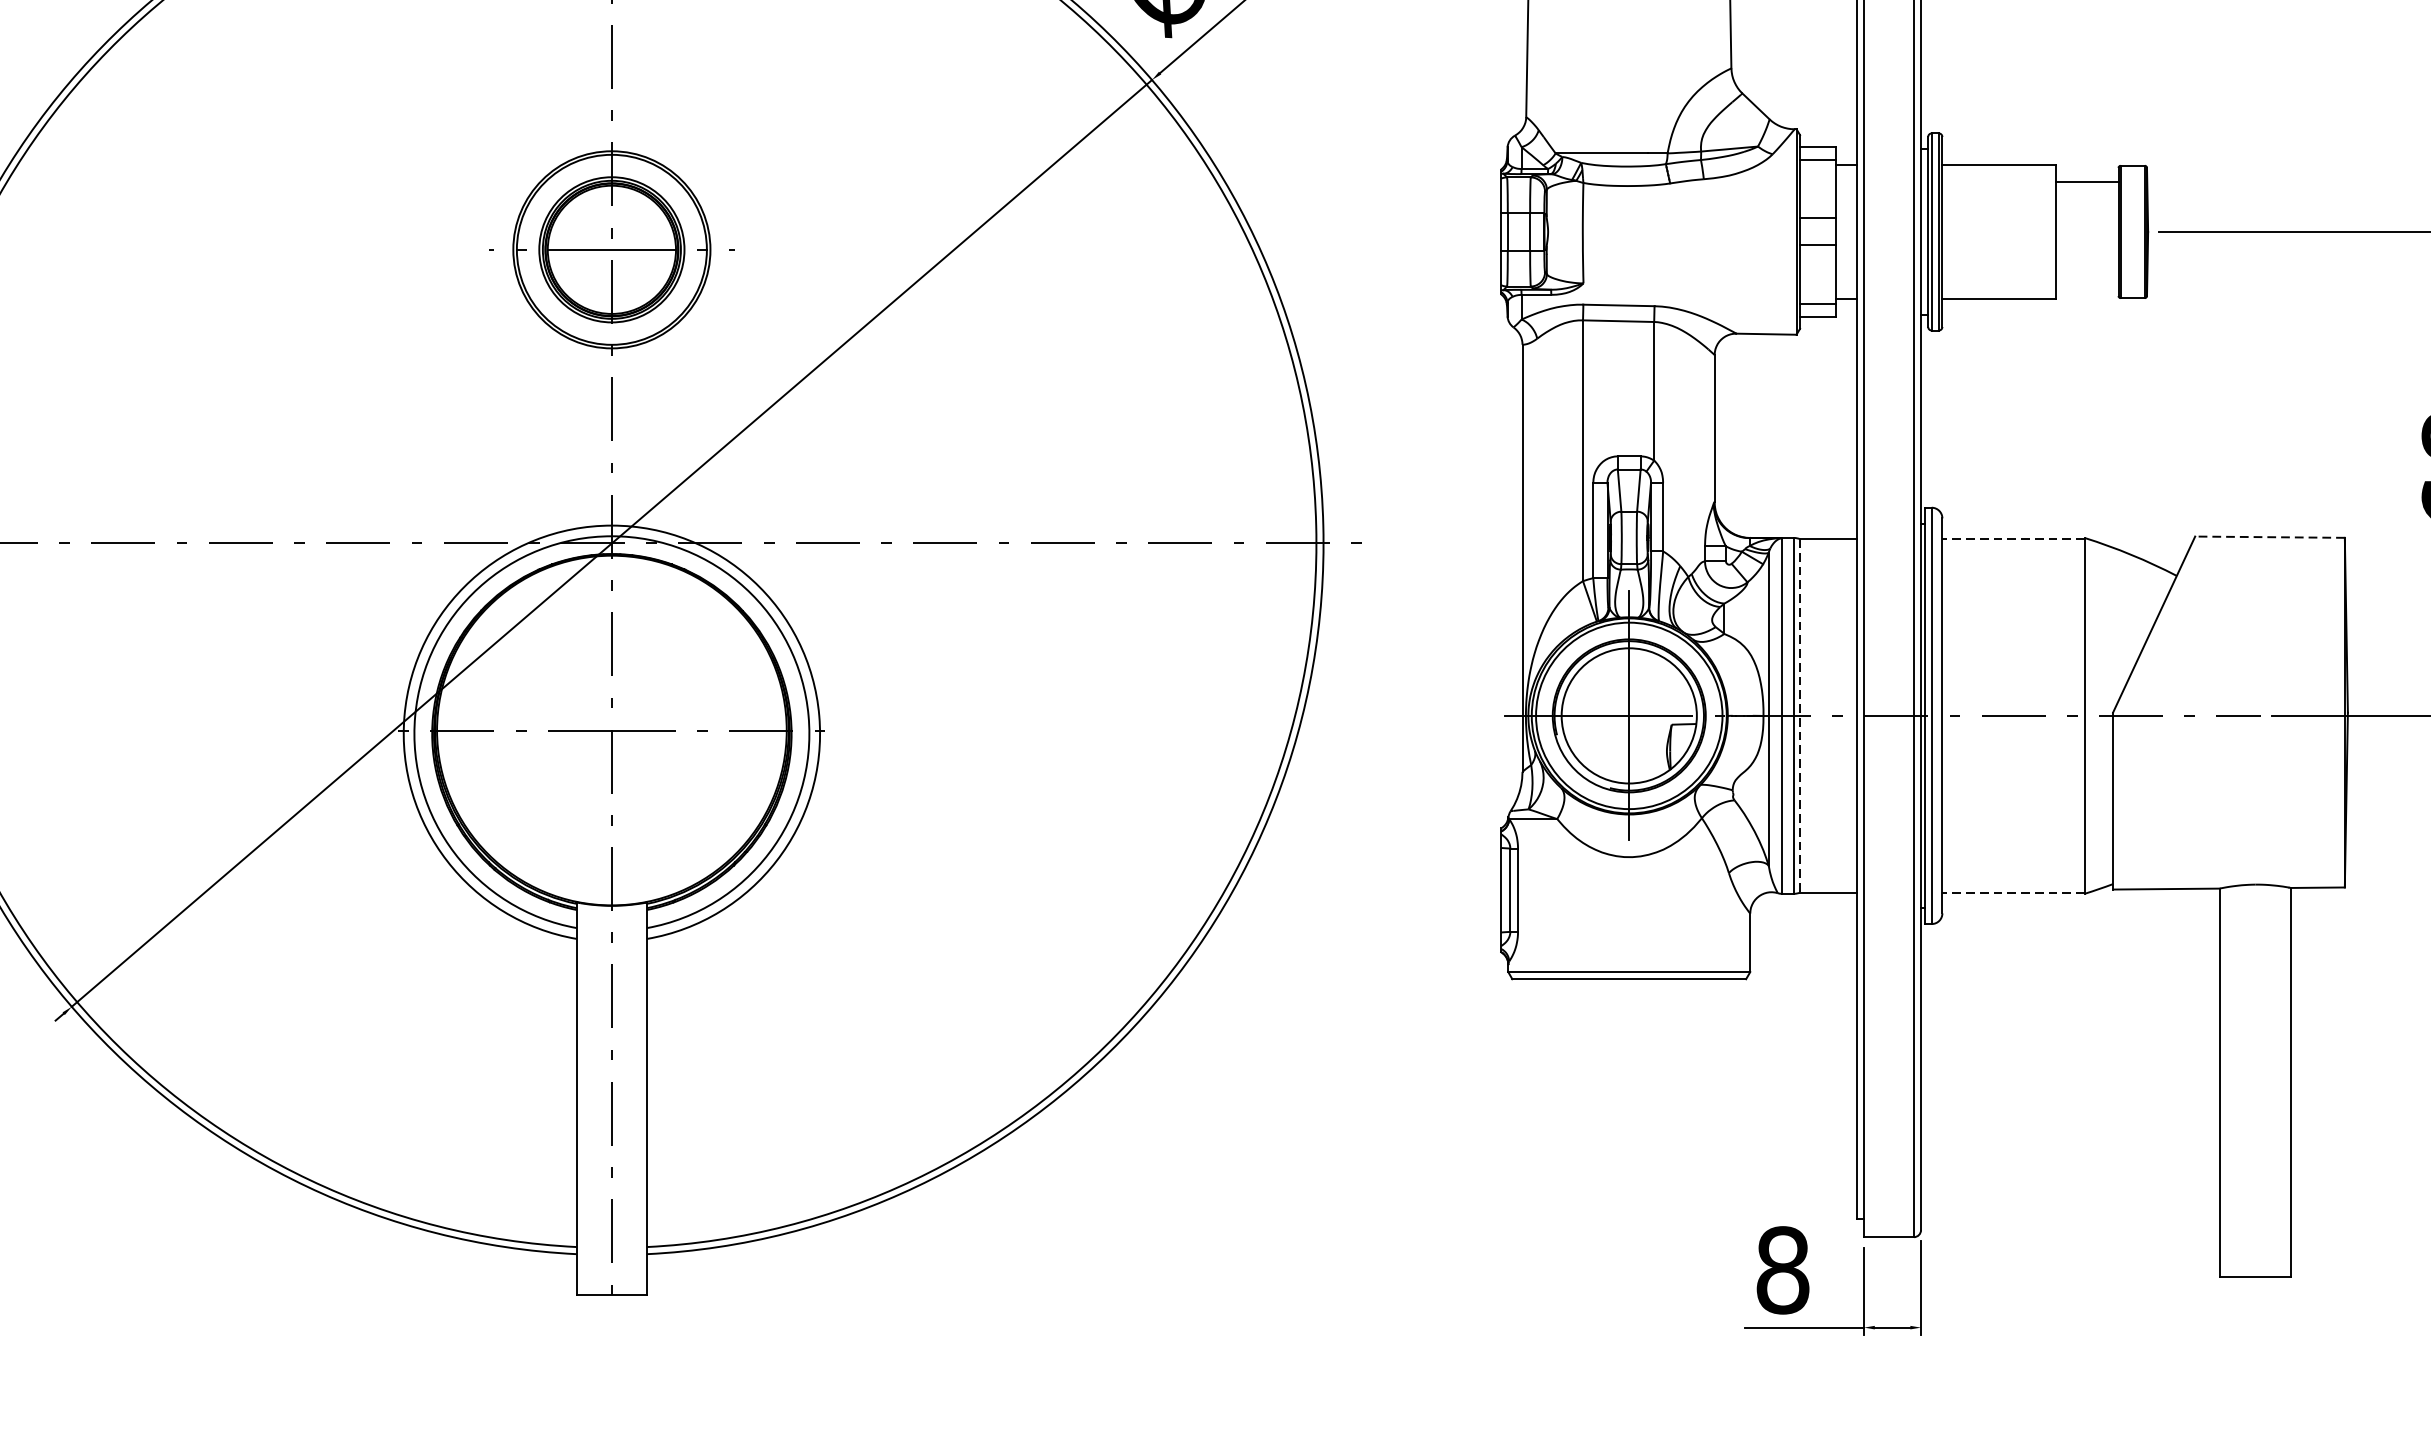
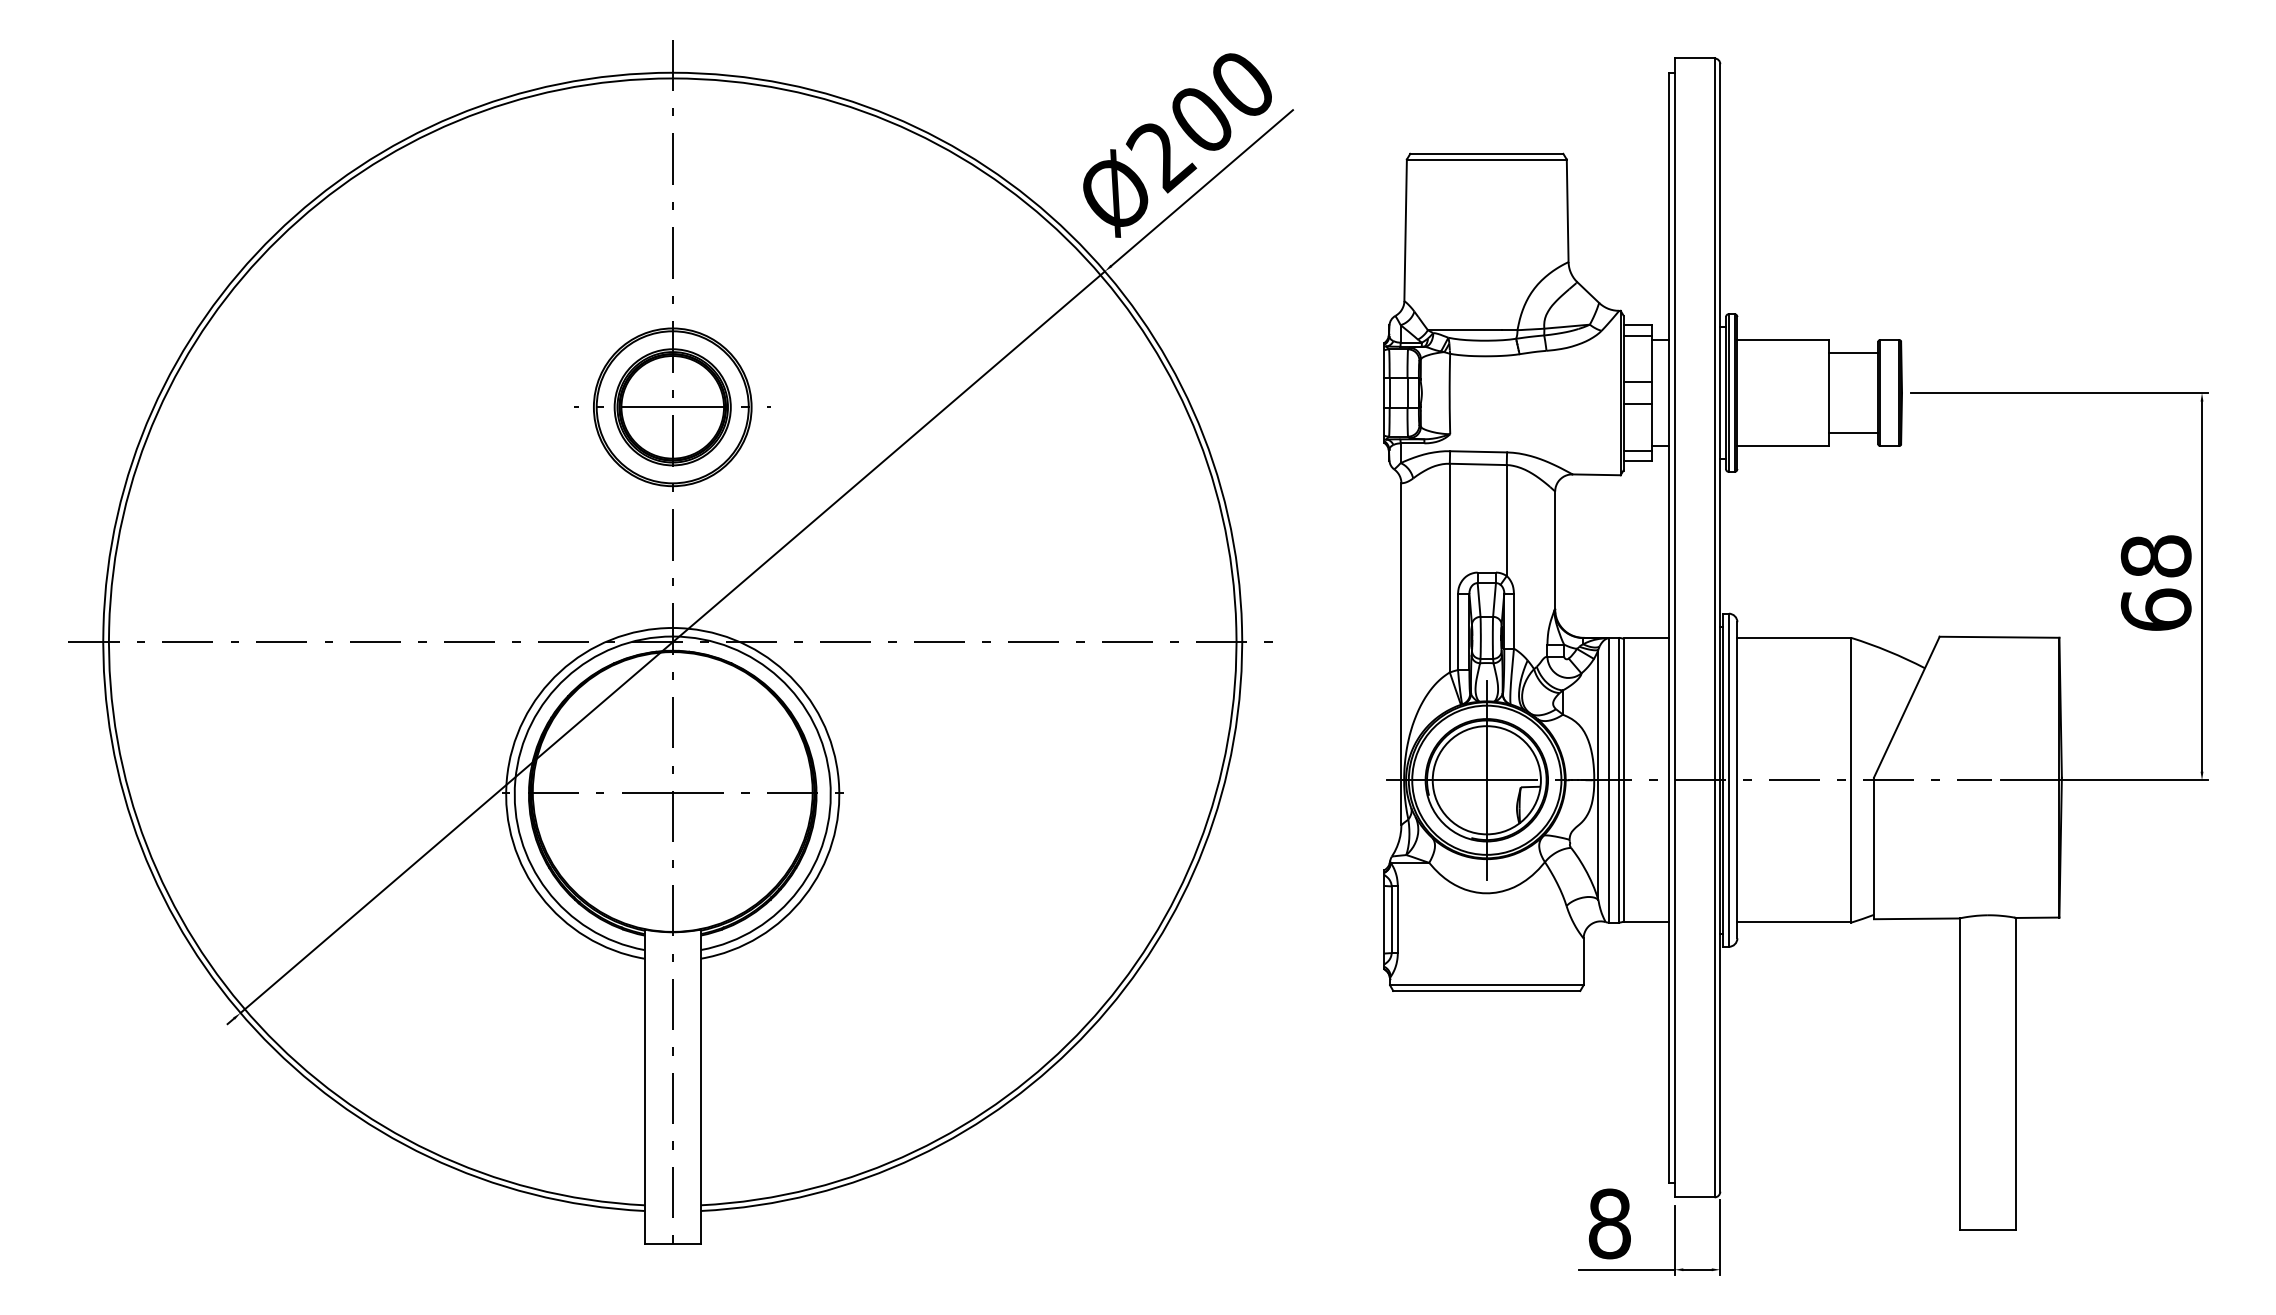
line: (2087, 281) -> (1853, 432), added
line: (2269, 537) -> (1999, 637), dashed -> solid
line: (2013, 538) -> (1794, 638), dashed -> solid
line: (1800, 716) -> (1623, 780), dashed -> solid
line: (2013, 893) -> (1794, 922), dashed -> solid

